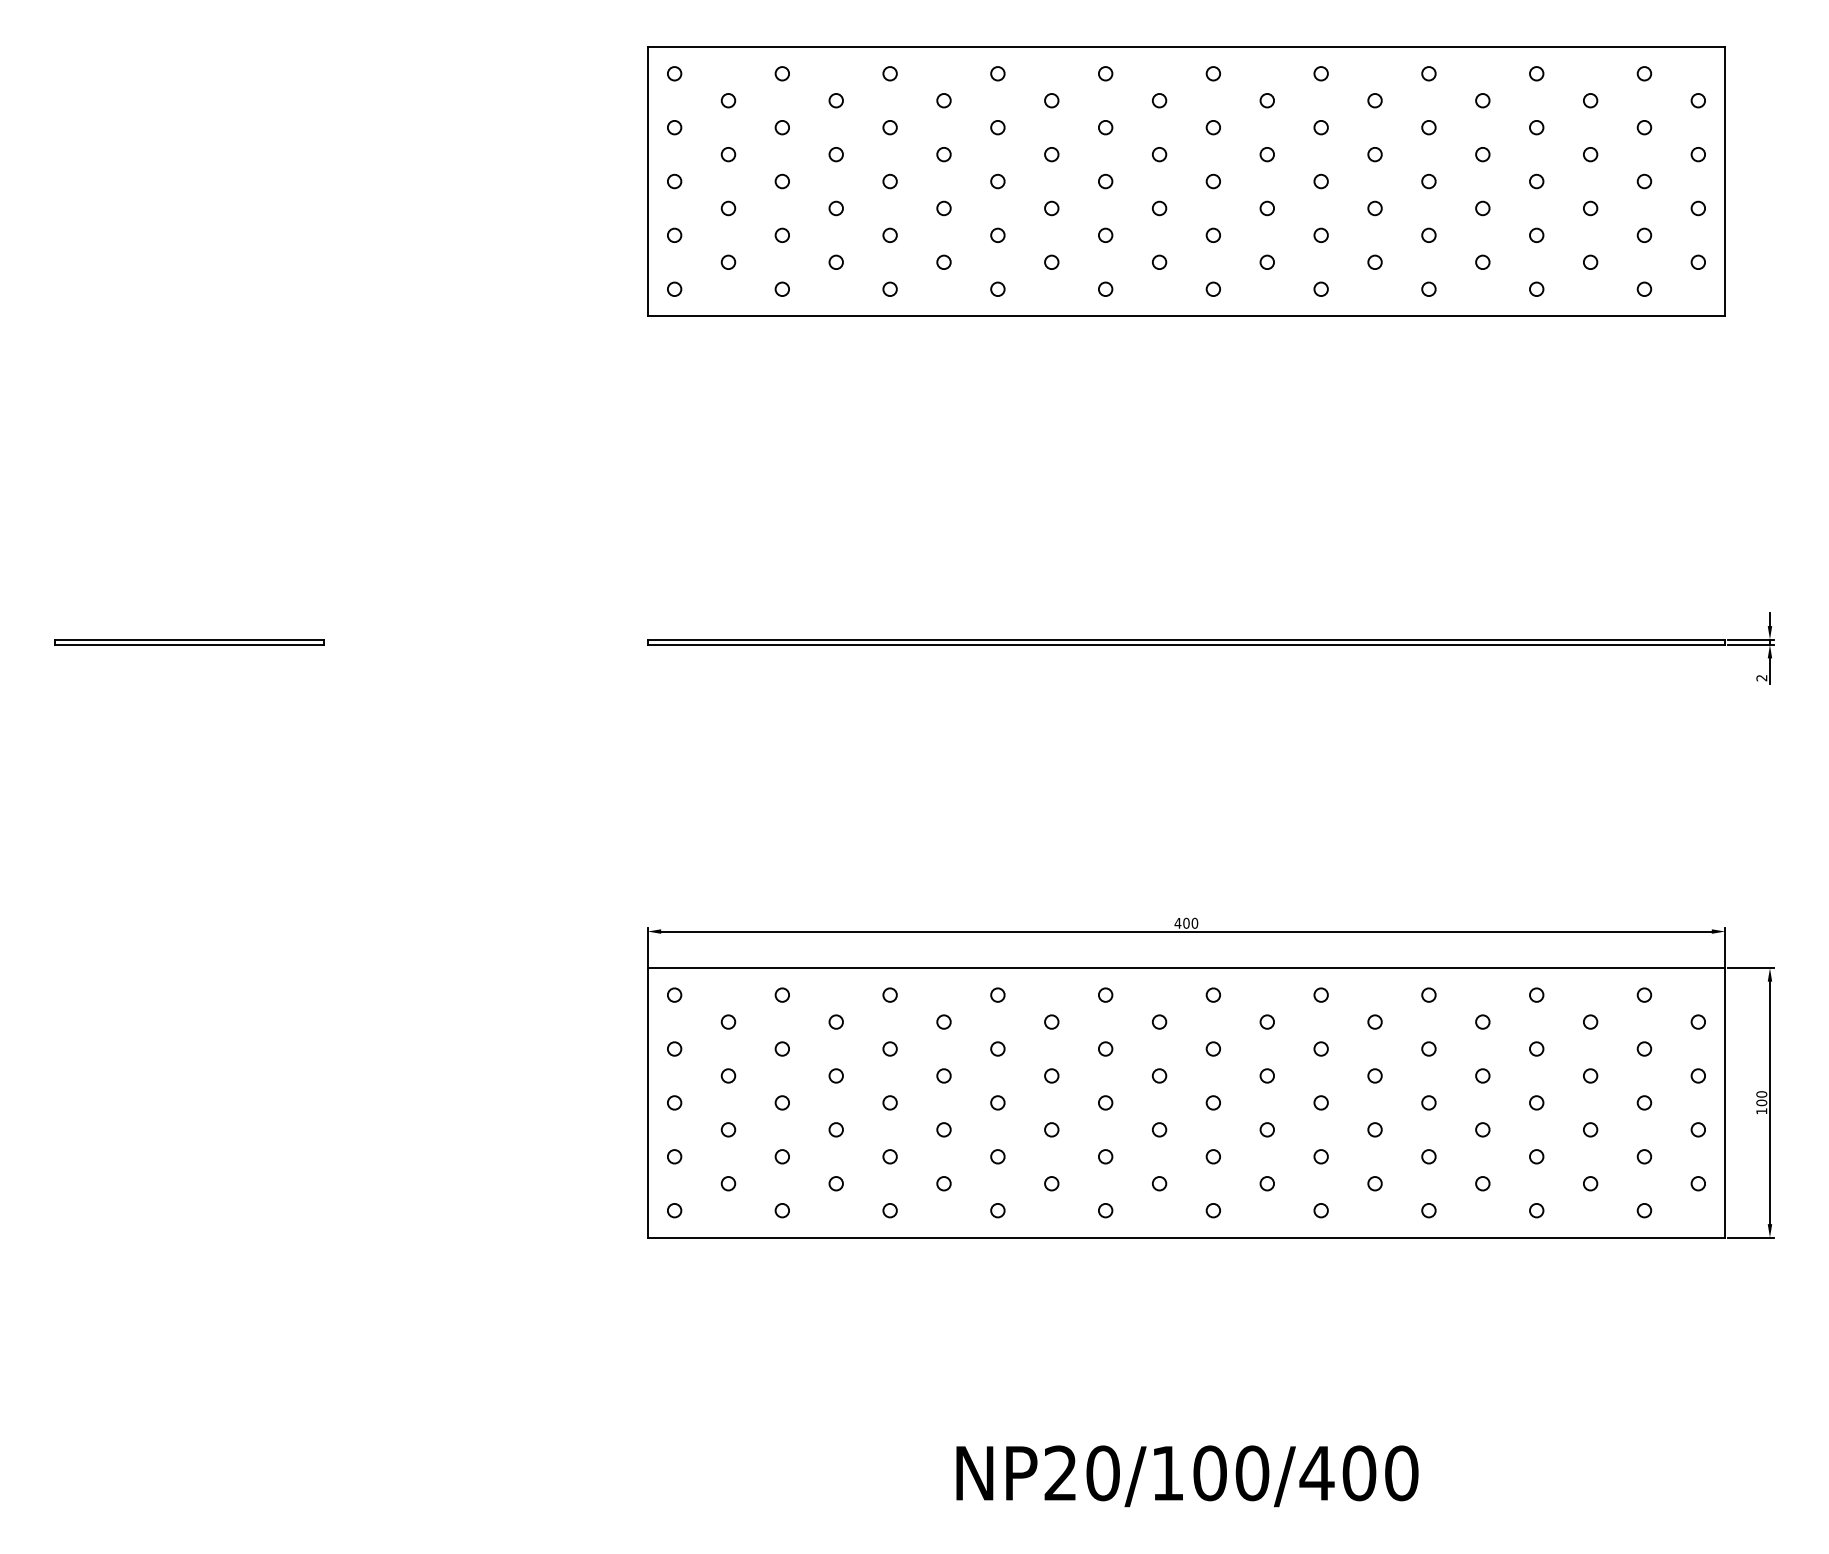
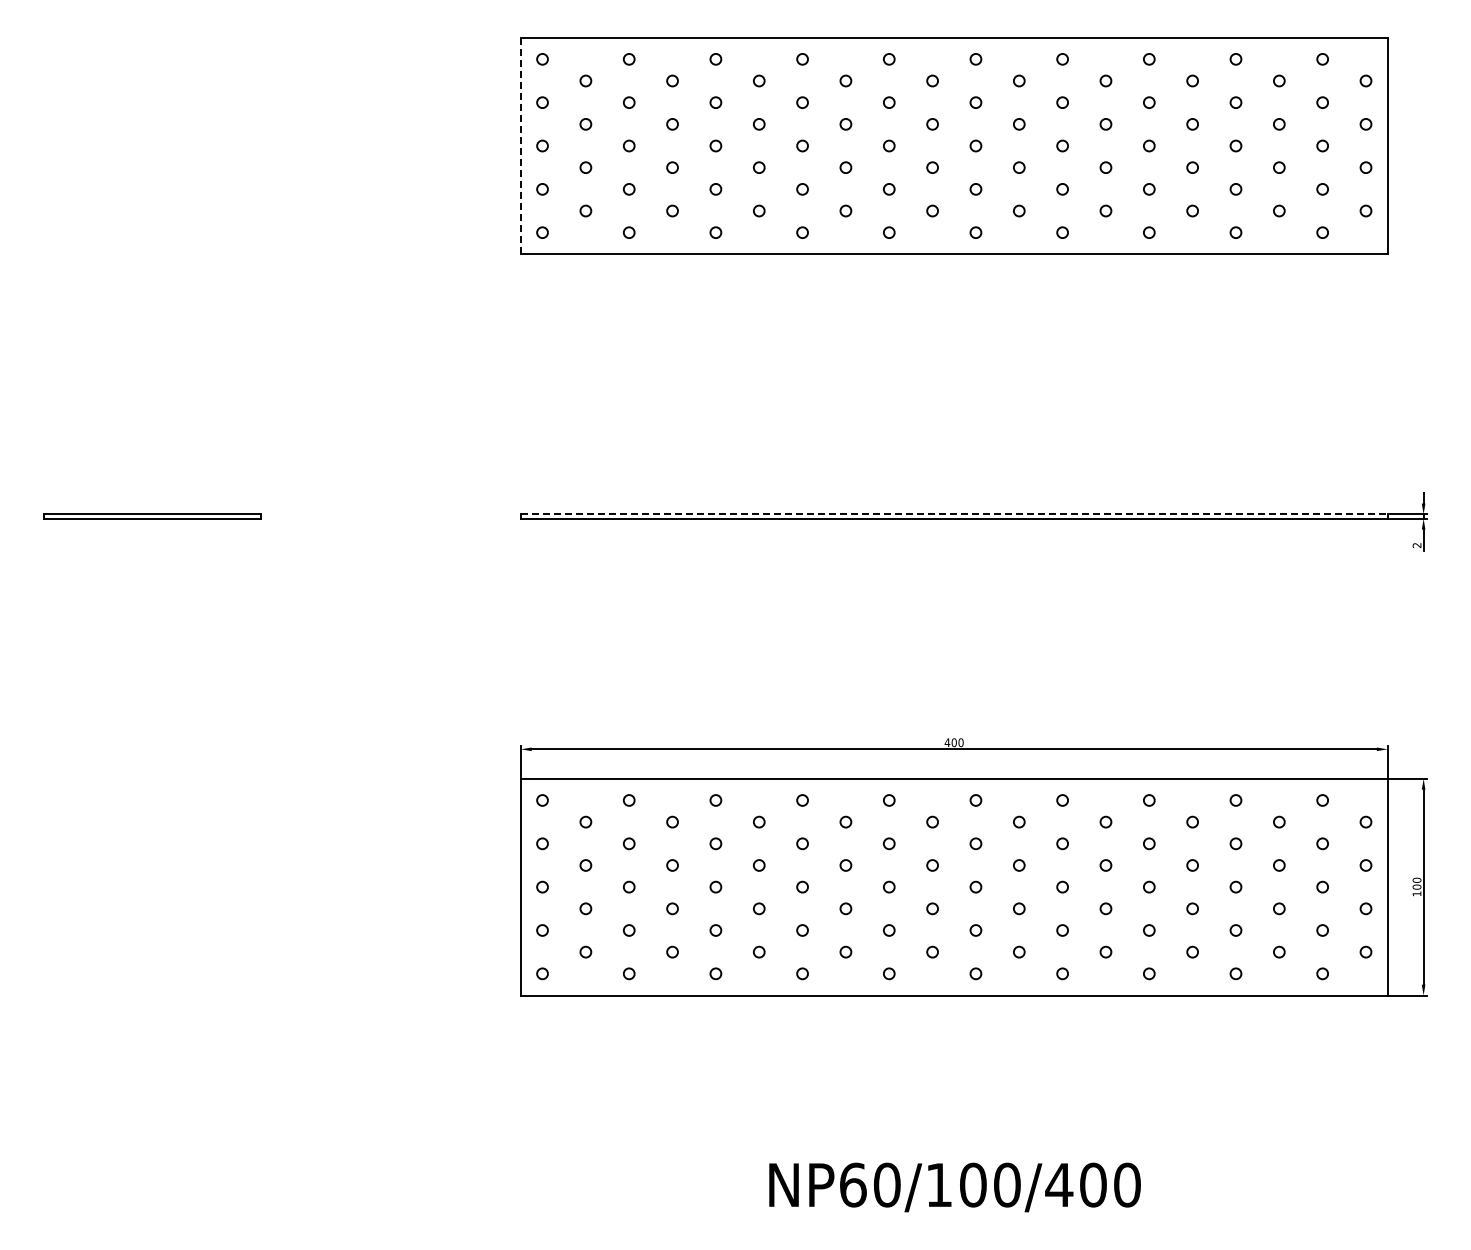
line: (647, 182) -> (520, 146), solid -> dashed
line: (1186, 639) -> (954, 514), solid -> dashed
text: (1061, 1472) -> (853, 1184), NP20/100/400 -> NP60/100/400

